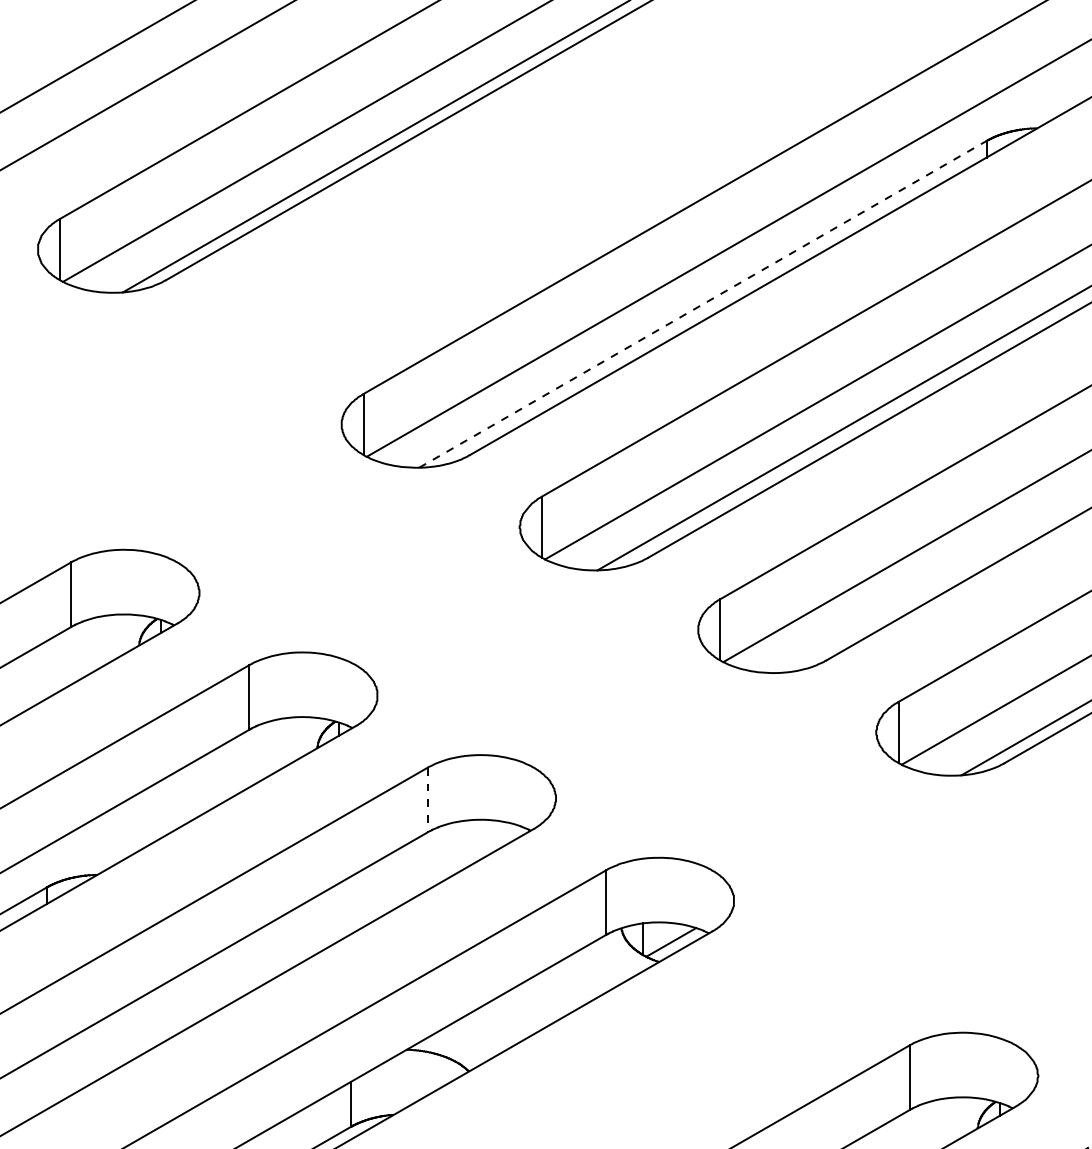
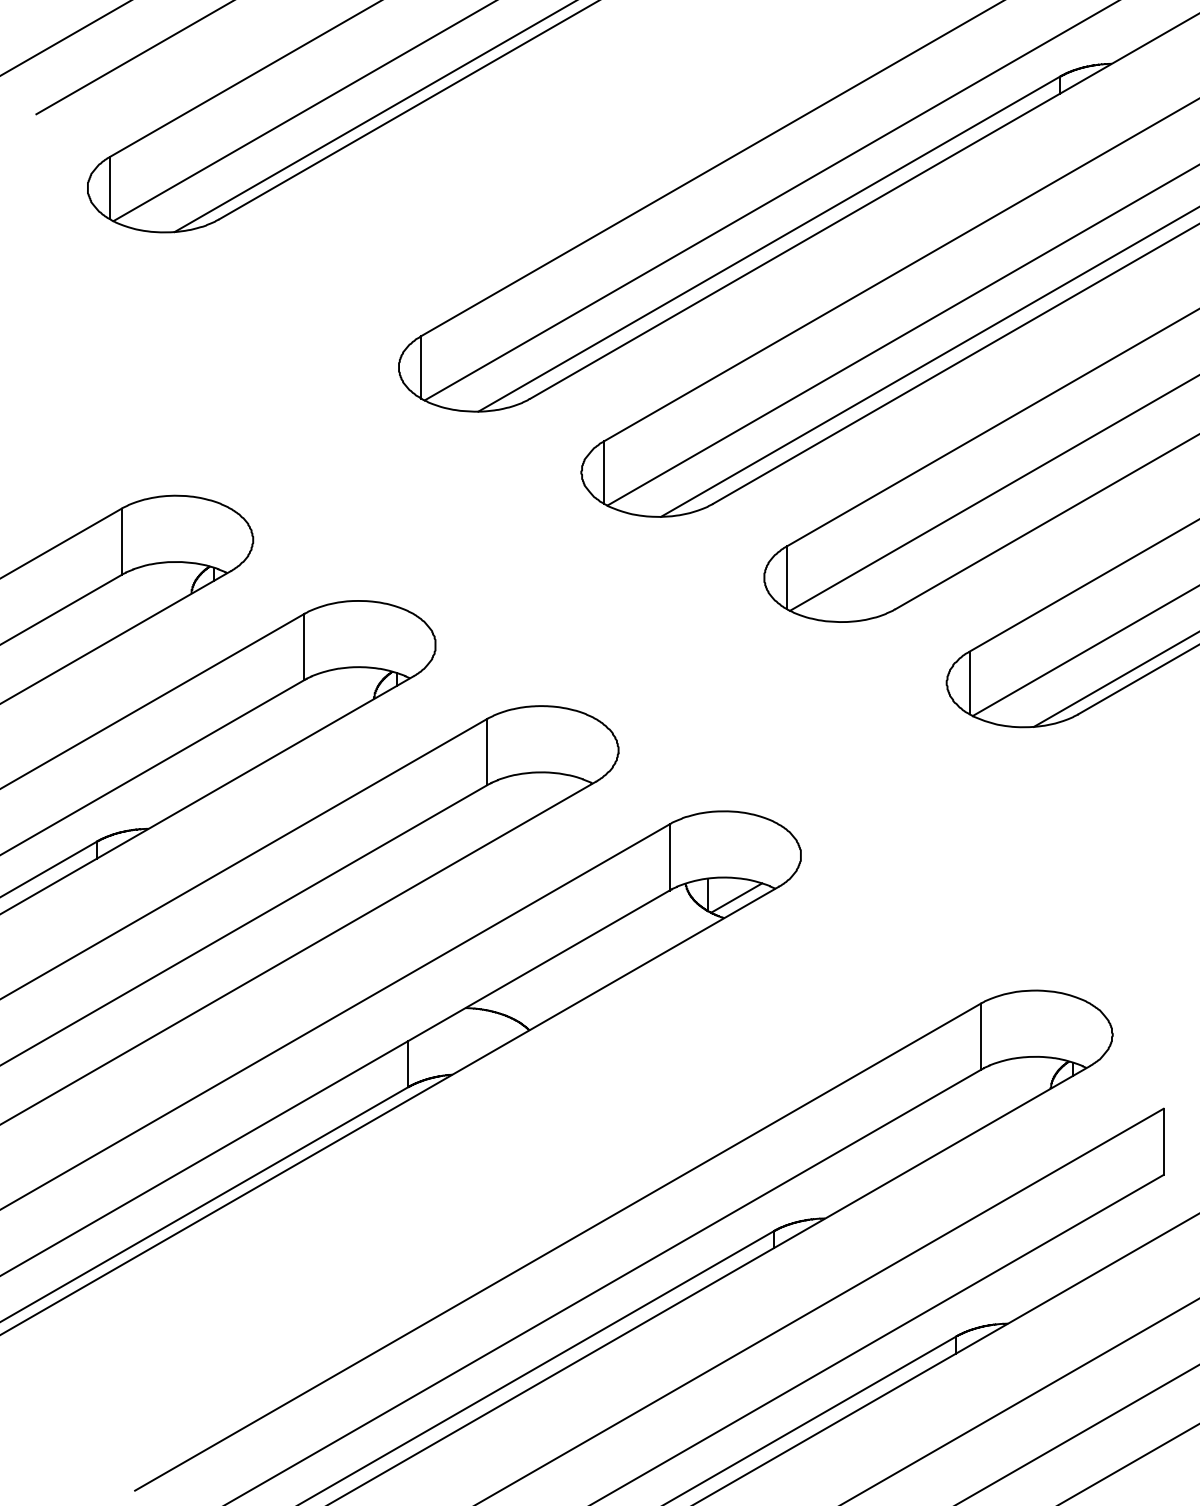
line: (703, 304) -> (769, 244), dashed -> solid
line: (428, 800) -> (487, 752), dashed -> solid

